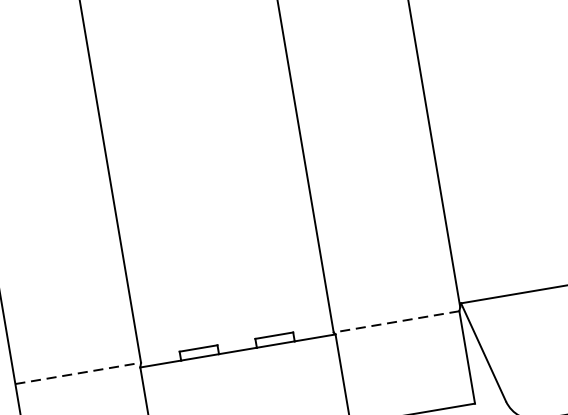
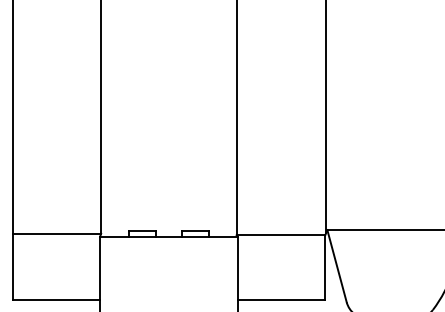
line: (395, 322) -> (280, 235), dashed -> solid
line: (79, 372) -> (57, 233), dashed -> solid

